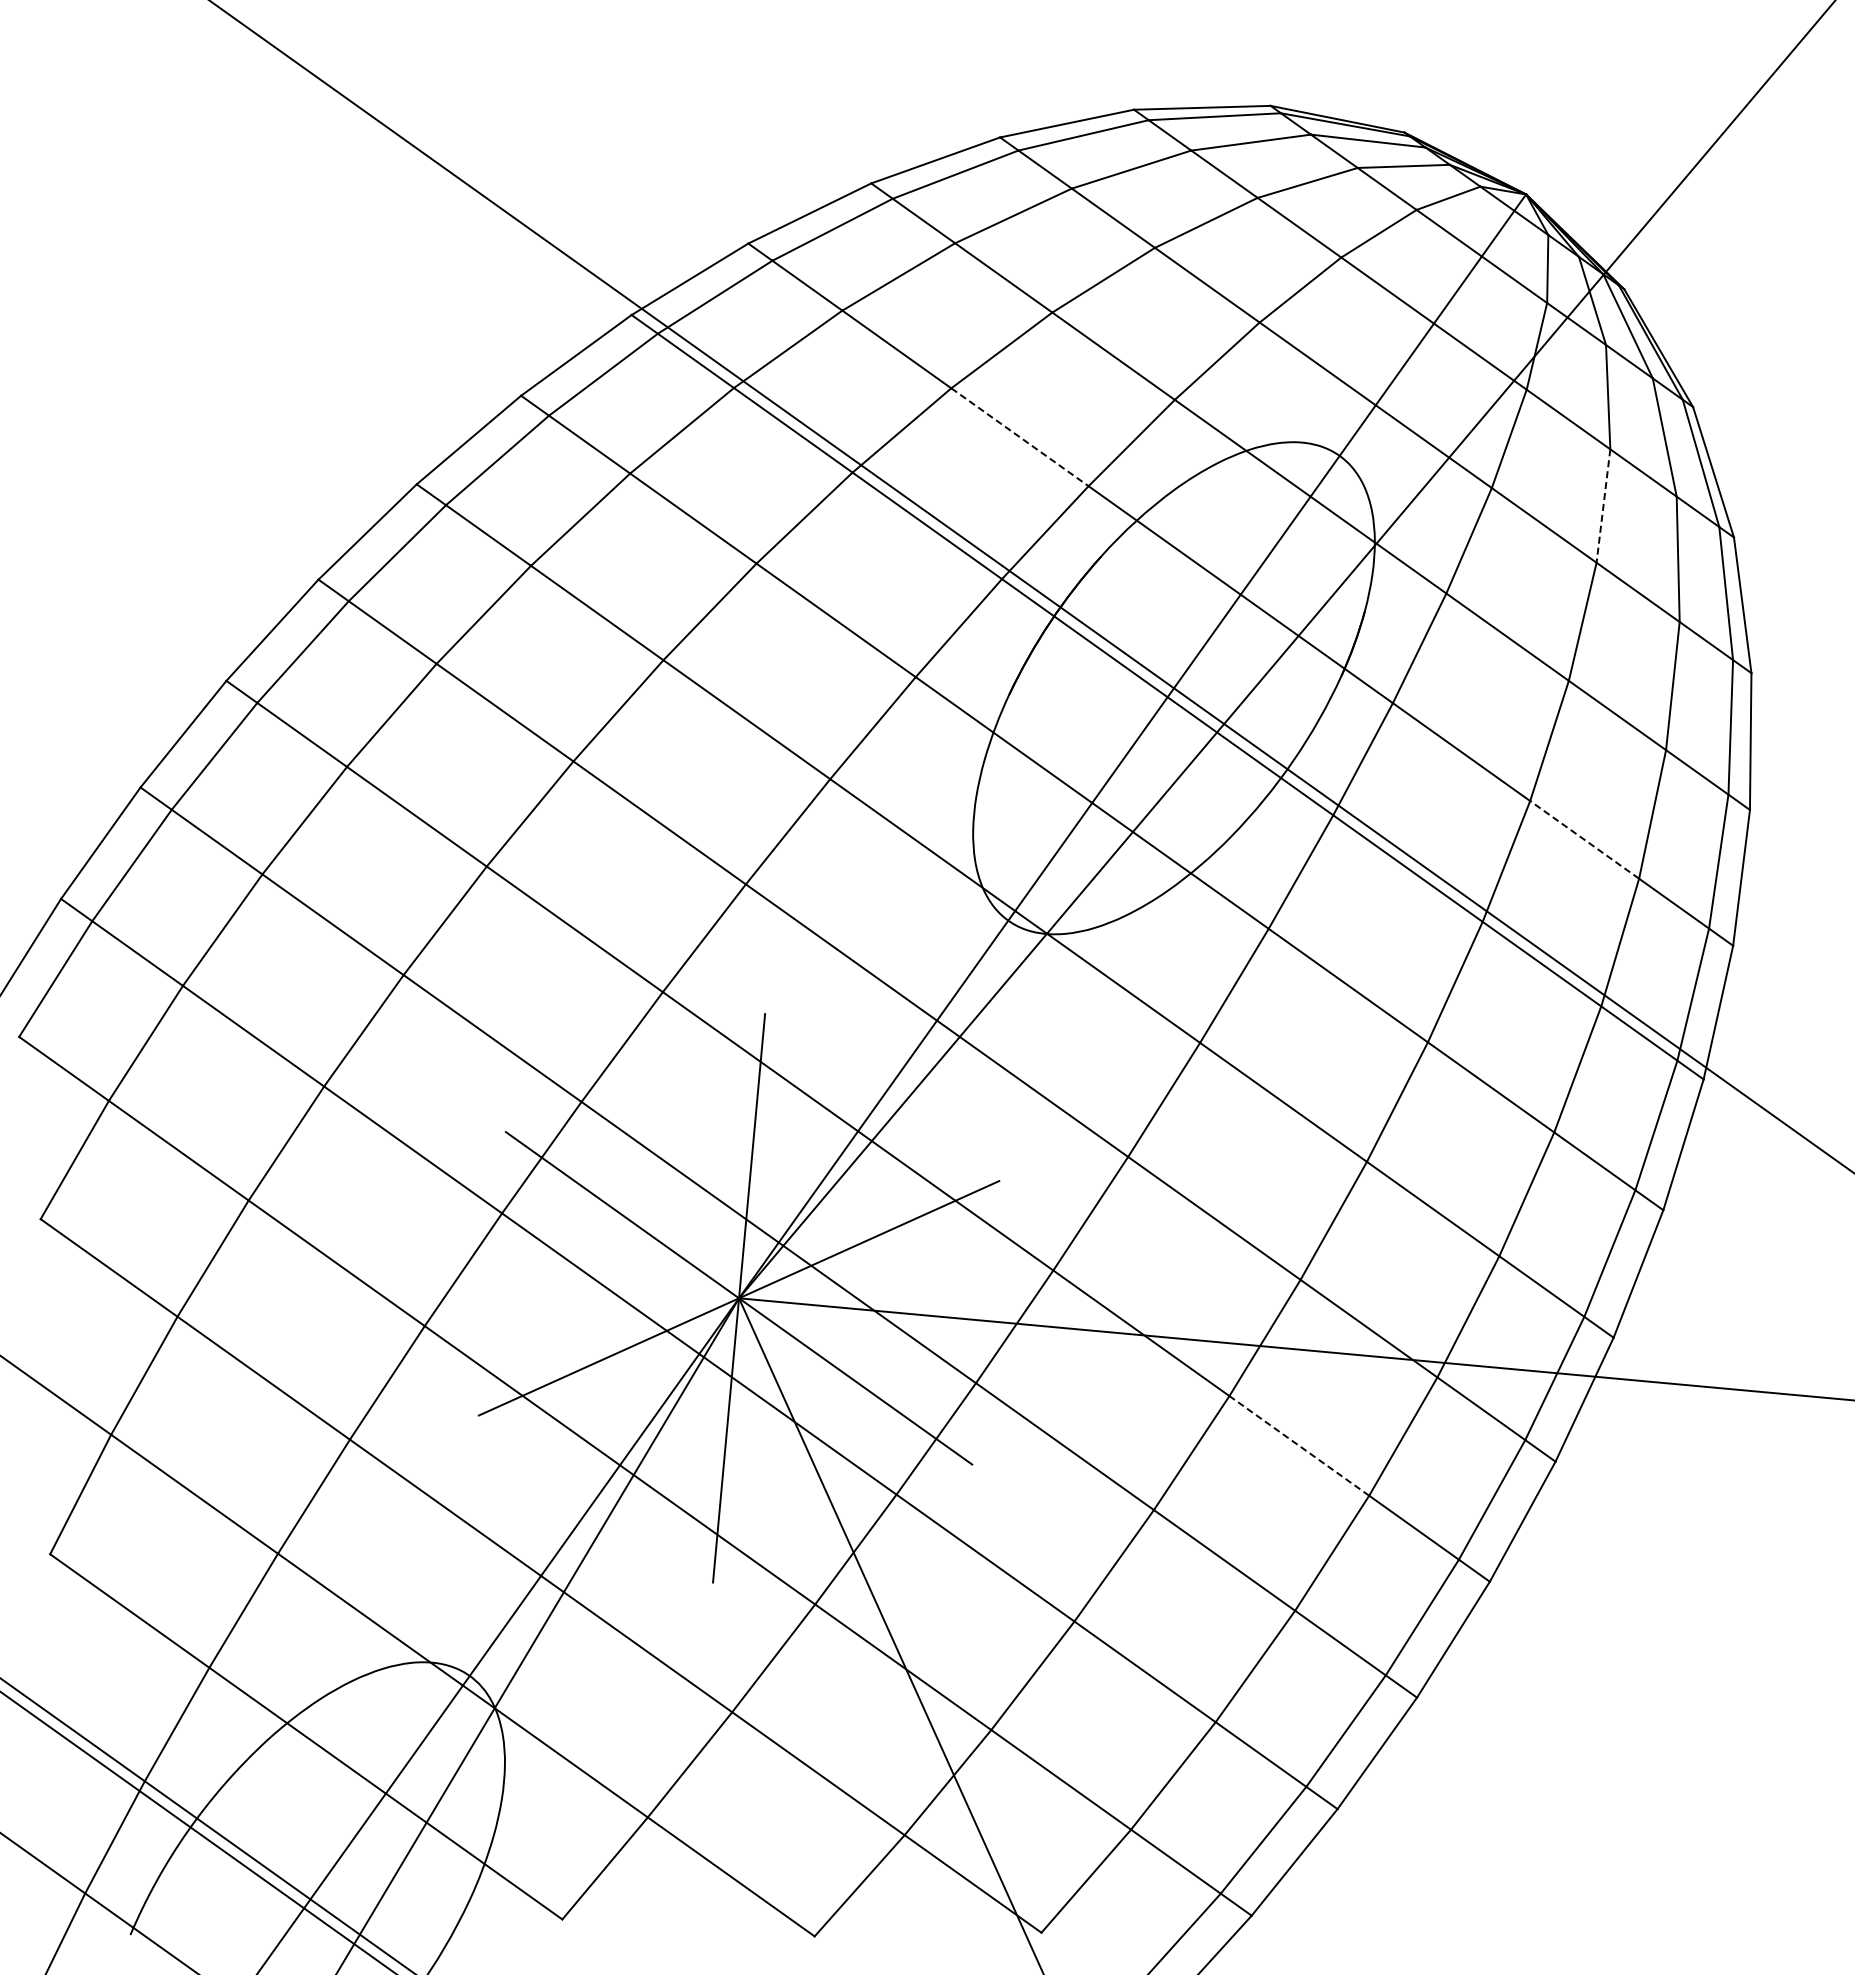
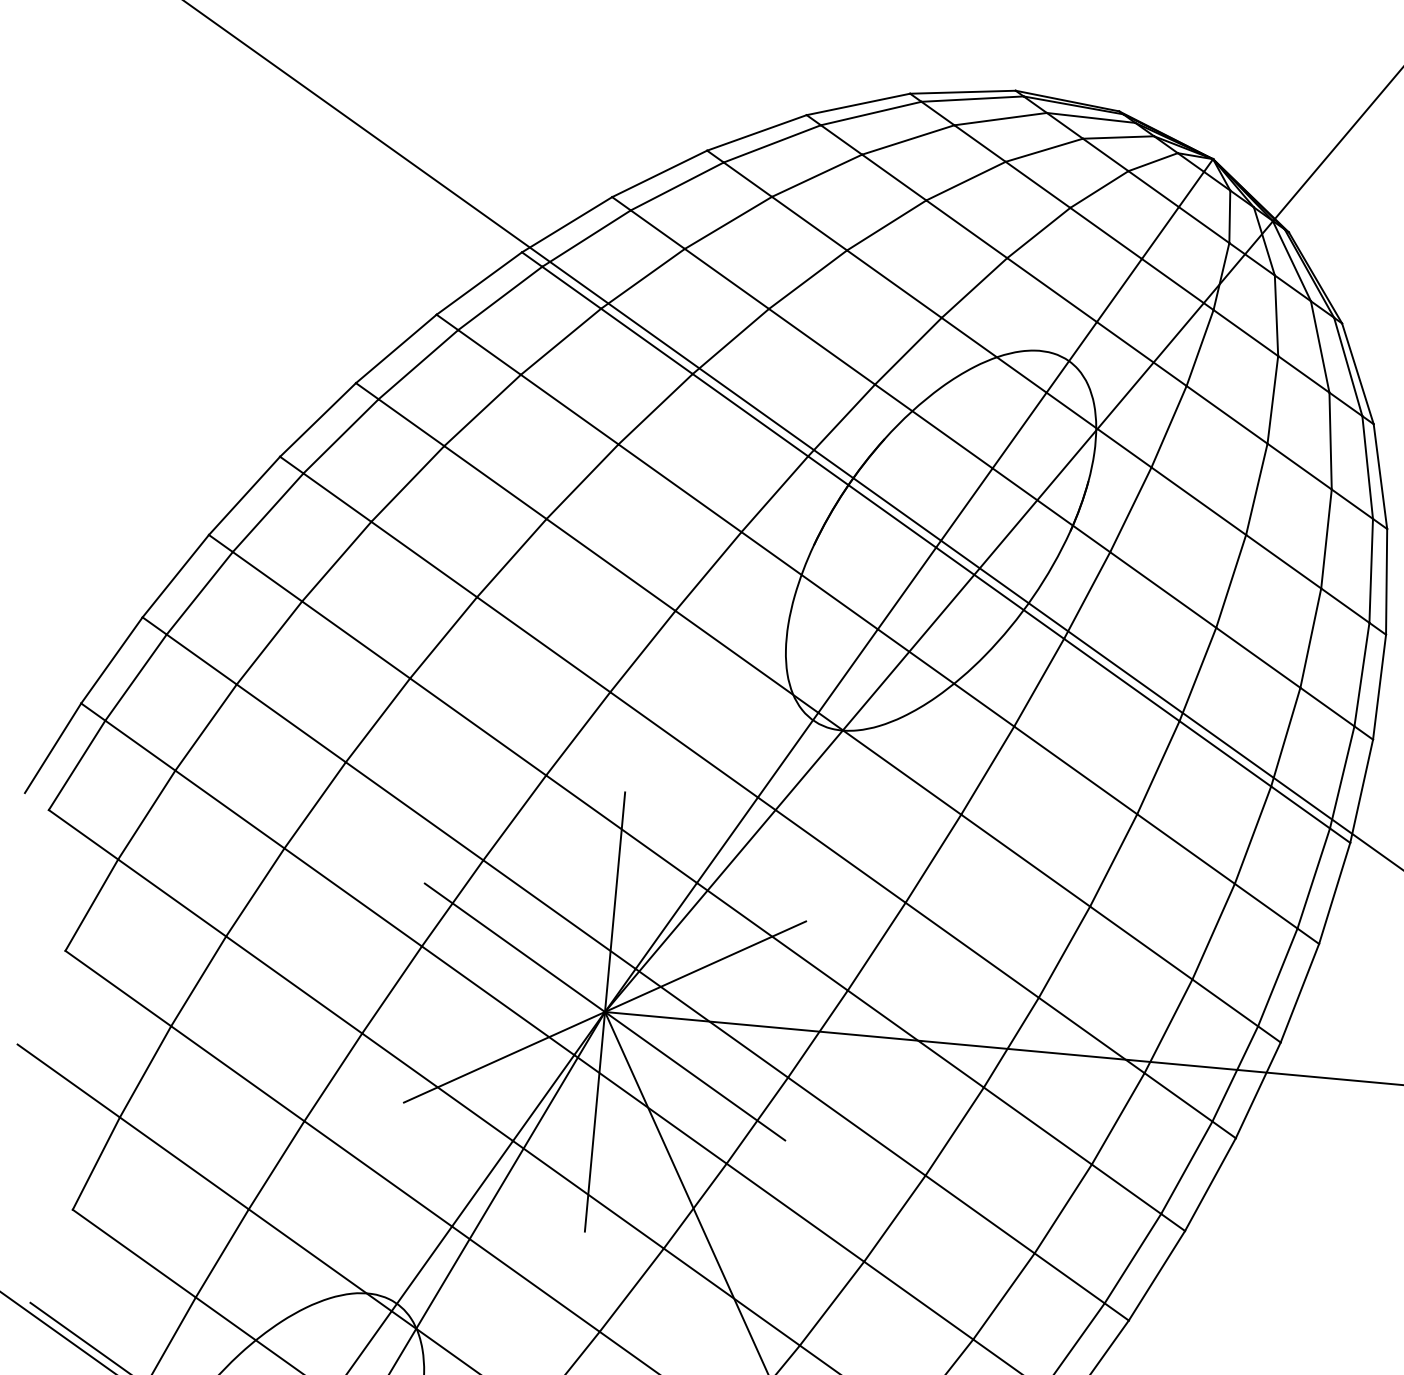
line: (1020, 437) -> (822, 346), dashed -> solid
line: (1603, 506) -> (1272, 400), dashed -> solid
line: (1584, 839) -> (1258, 657), dashed -> solid
line: (1299, 1445) -> (1038, 1125), dashed -> solid

